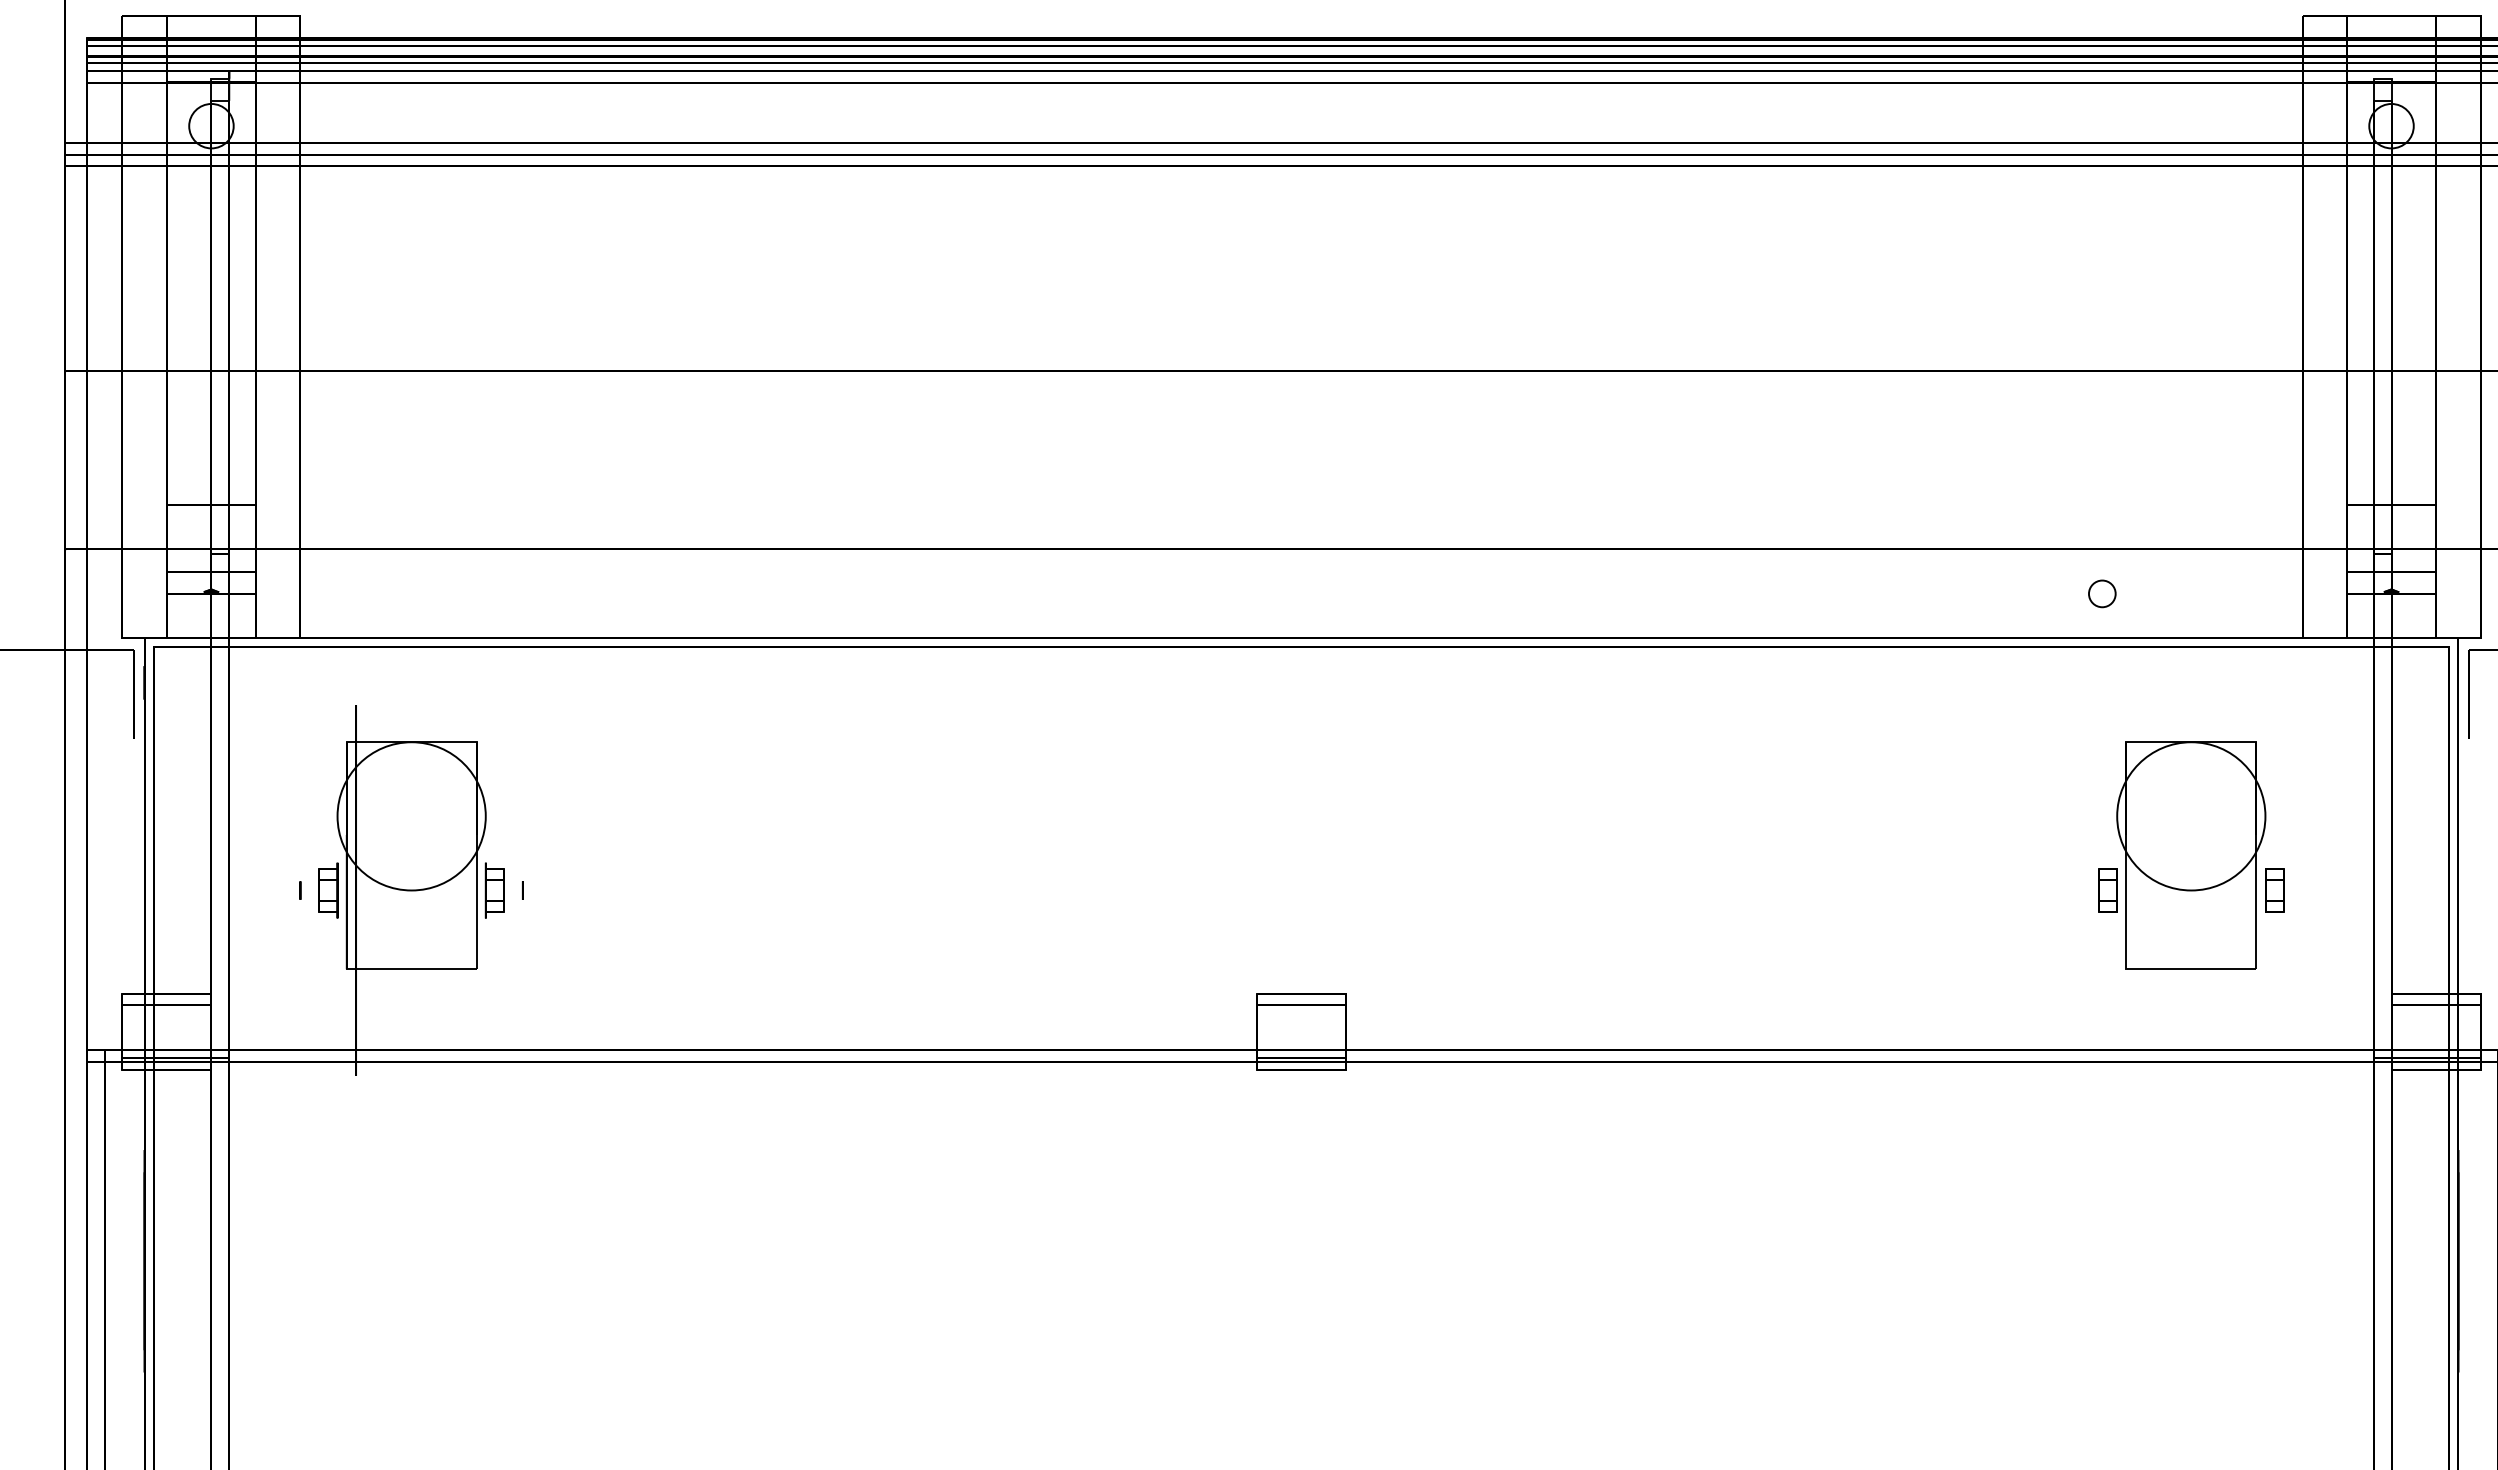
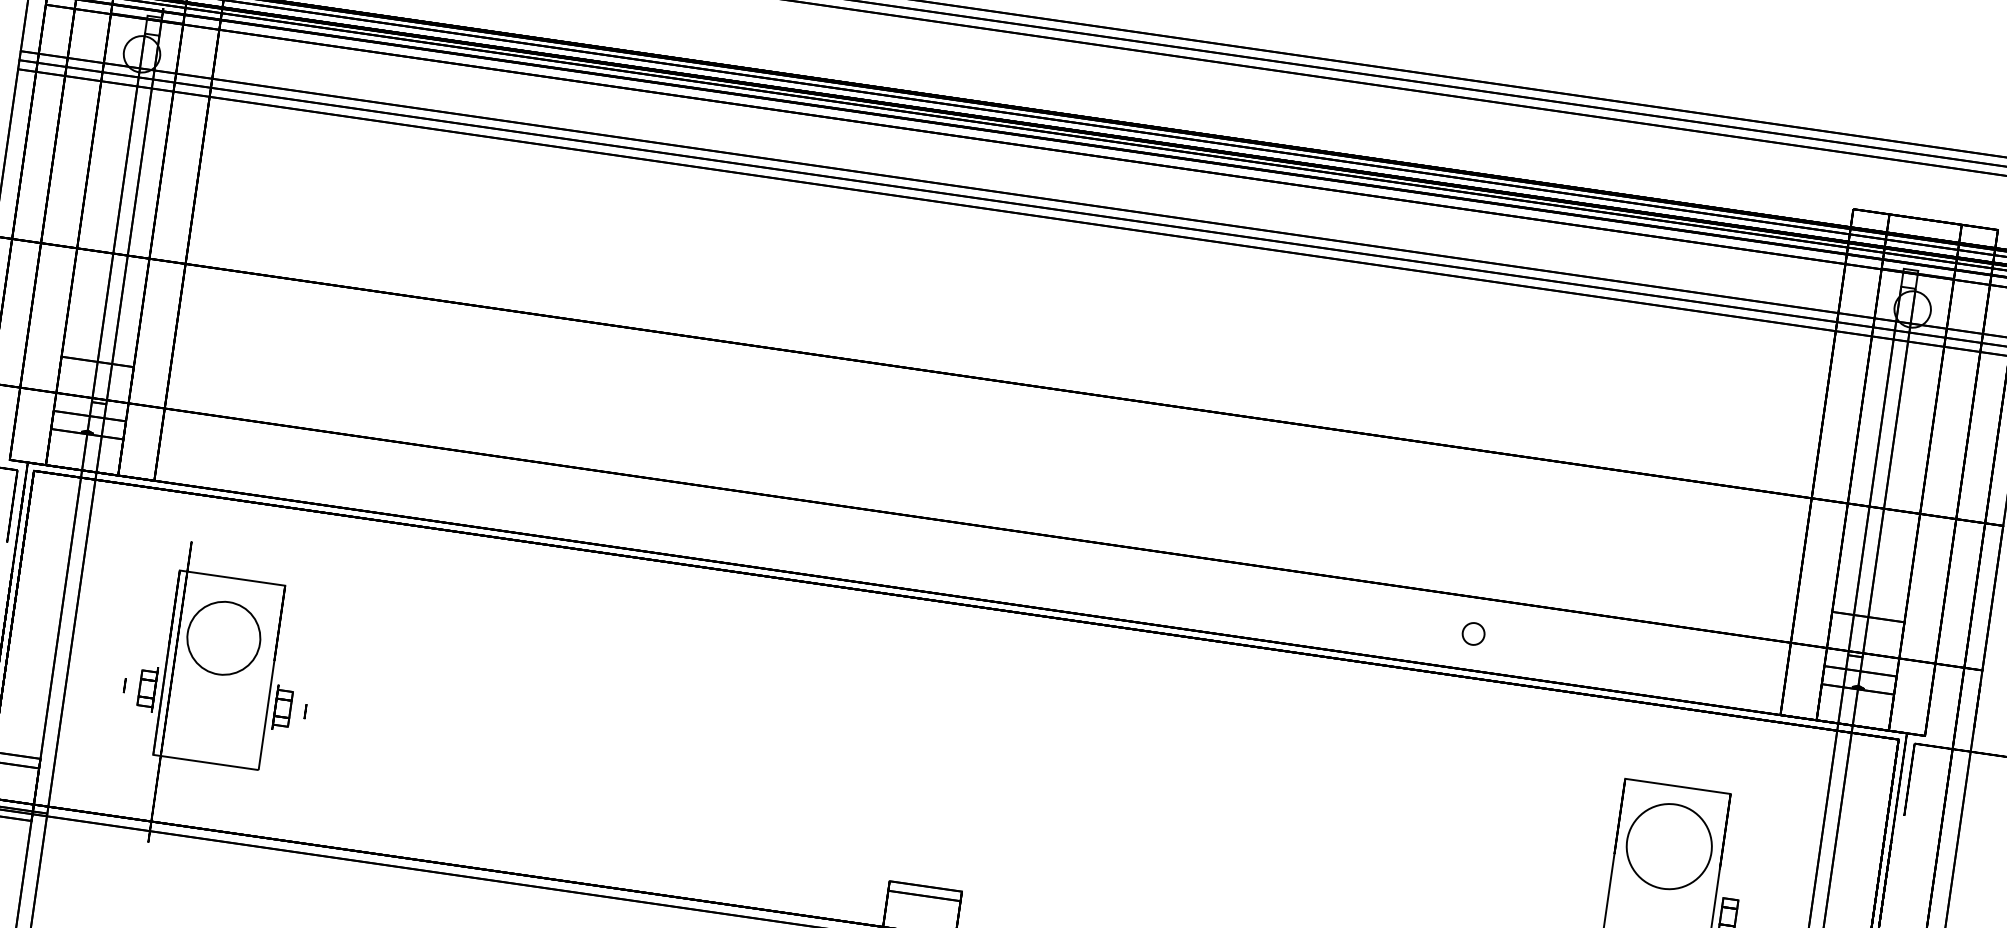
circle: (2102, 593) -> (1473, 633), moved
circle: (411, 816) -> (223, 638), size x0.6
circle: (2191, 816) -> (1669, 846), size x0.7
part: (2107, 890) -> (1592, 897), removed

